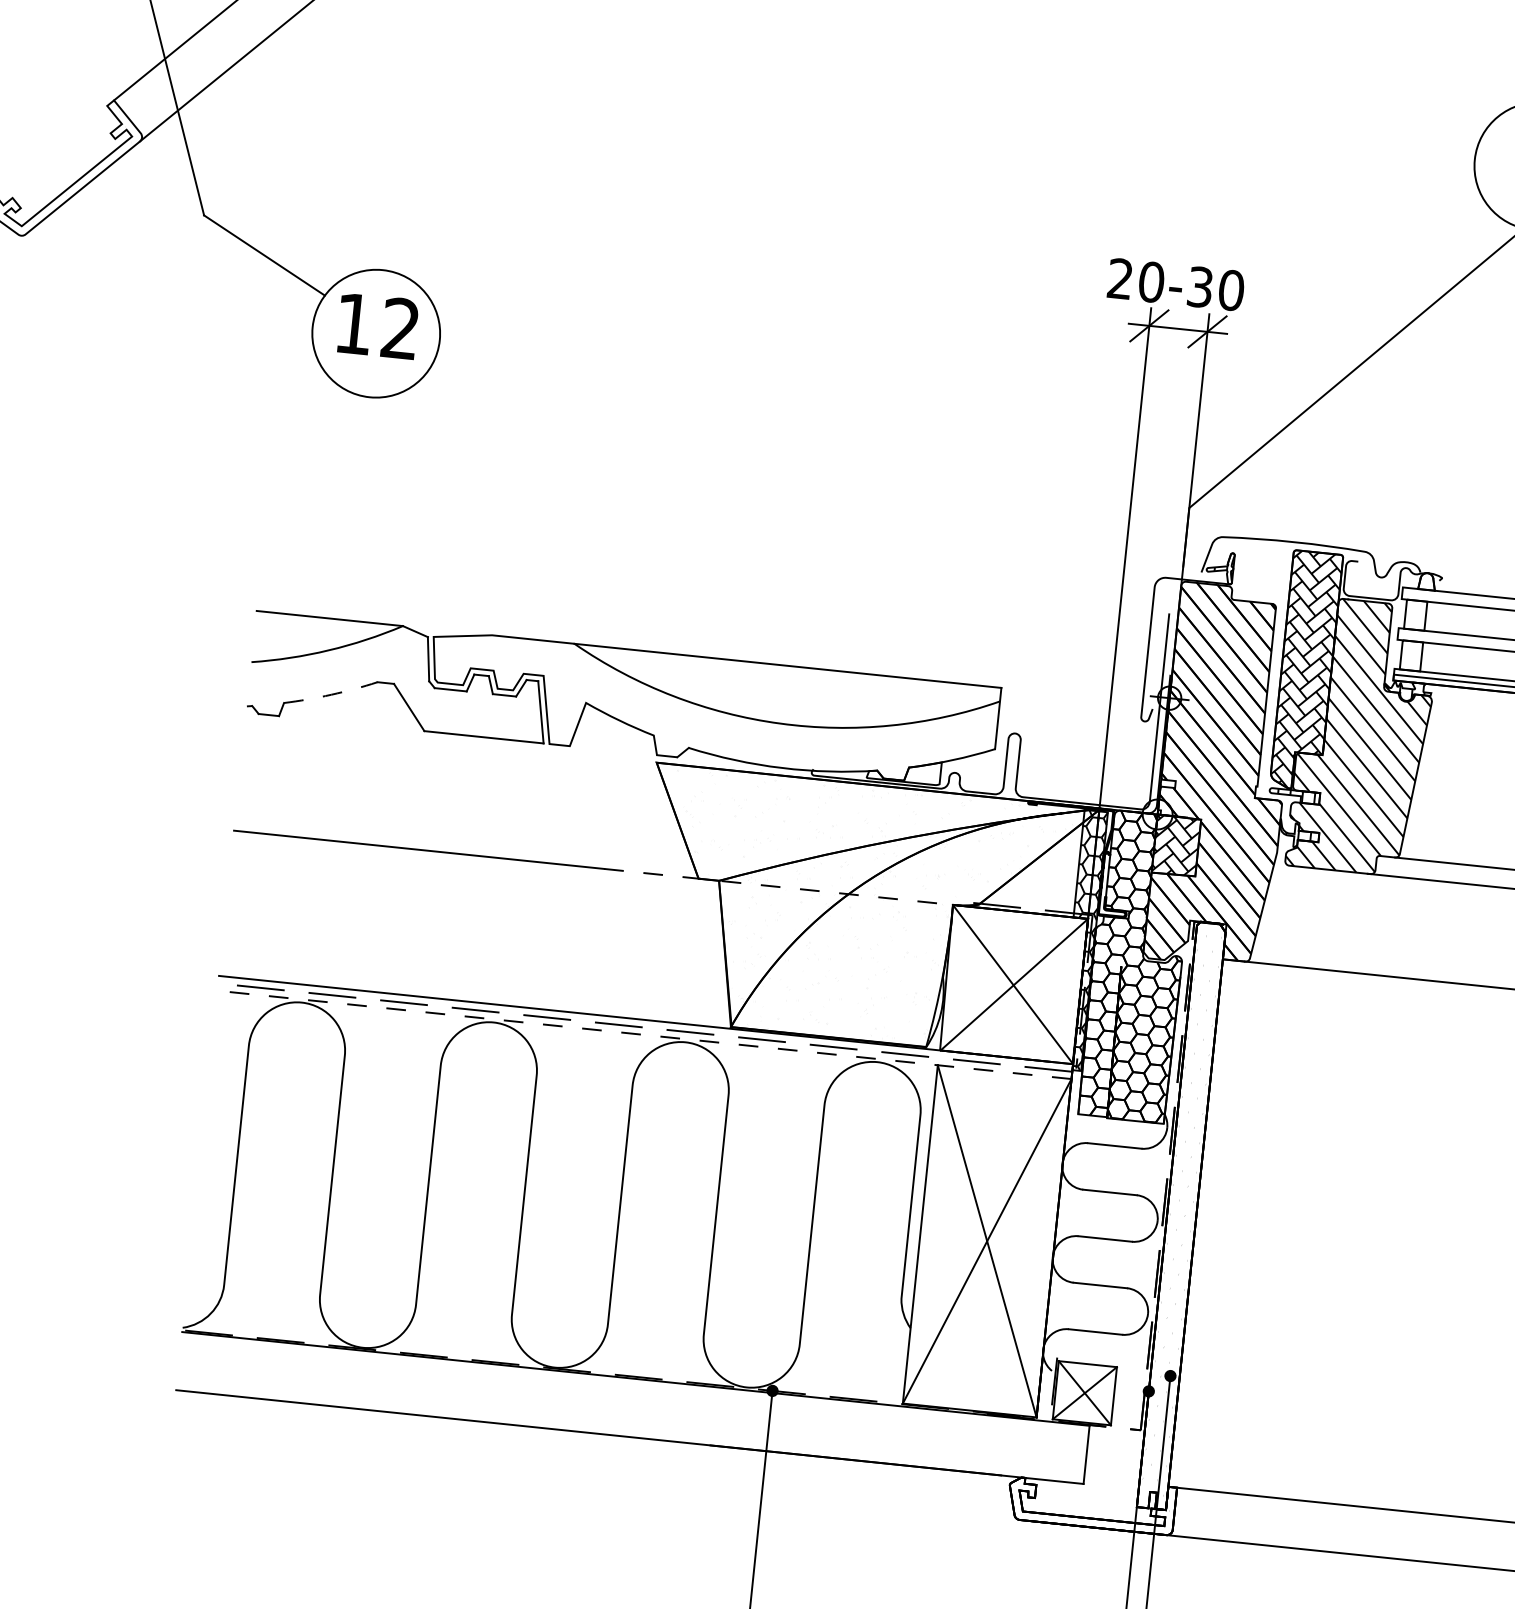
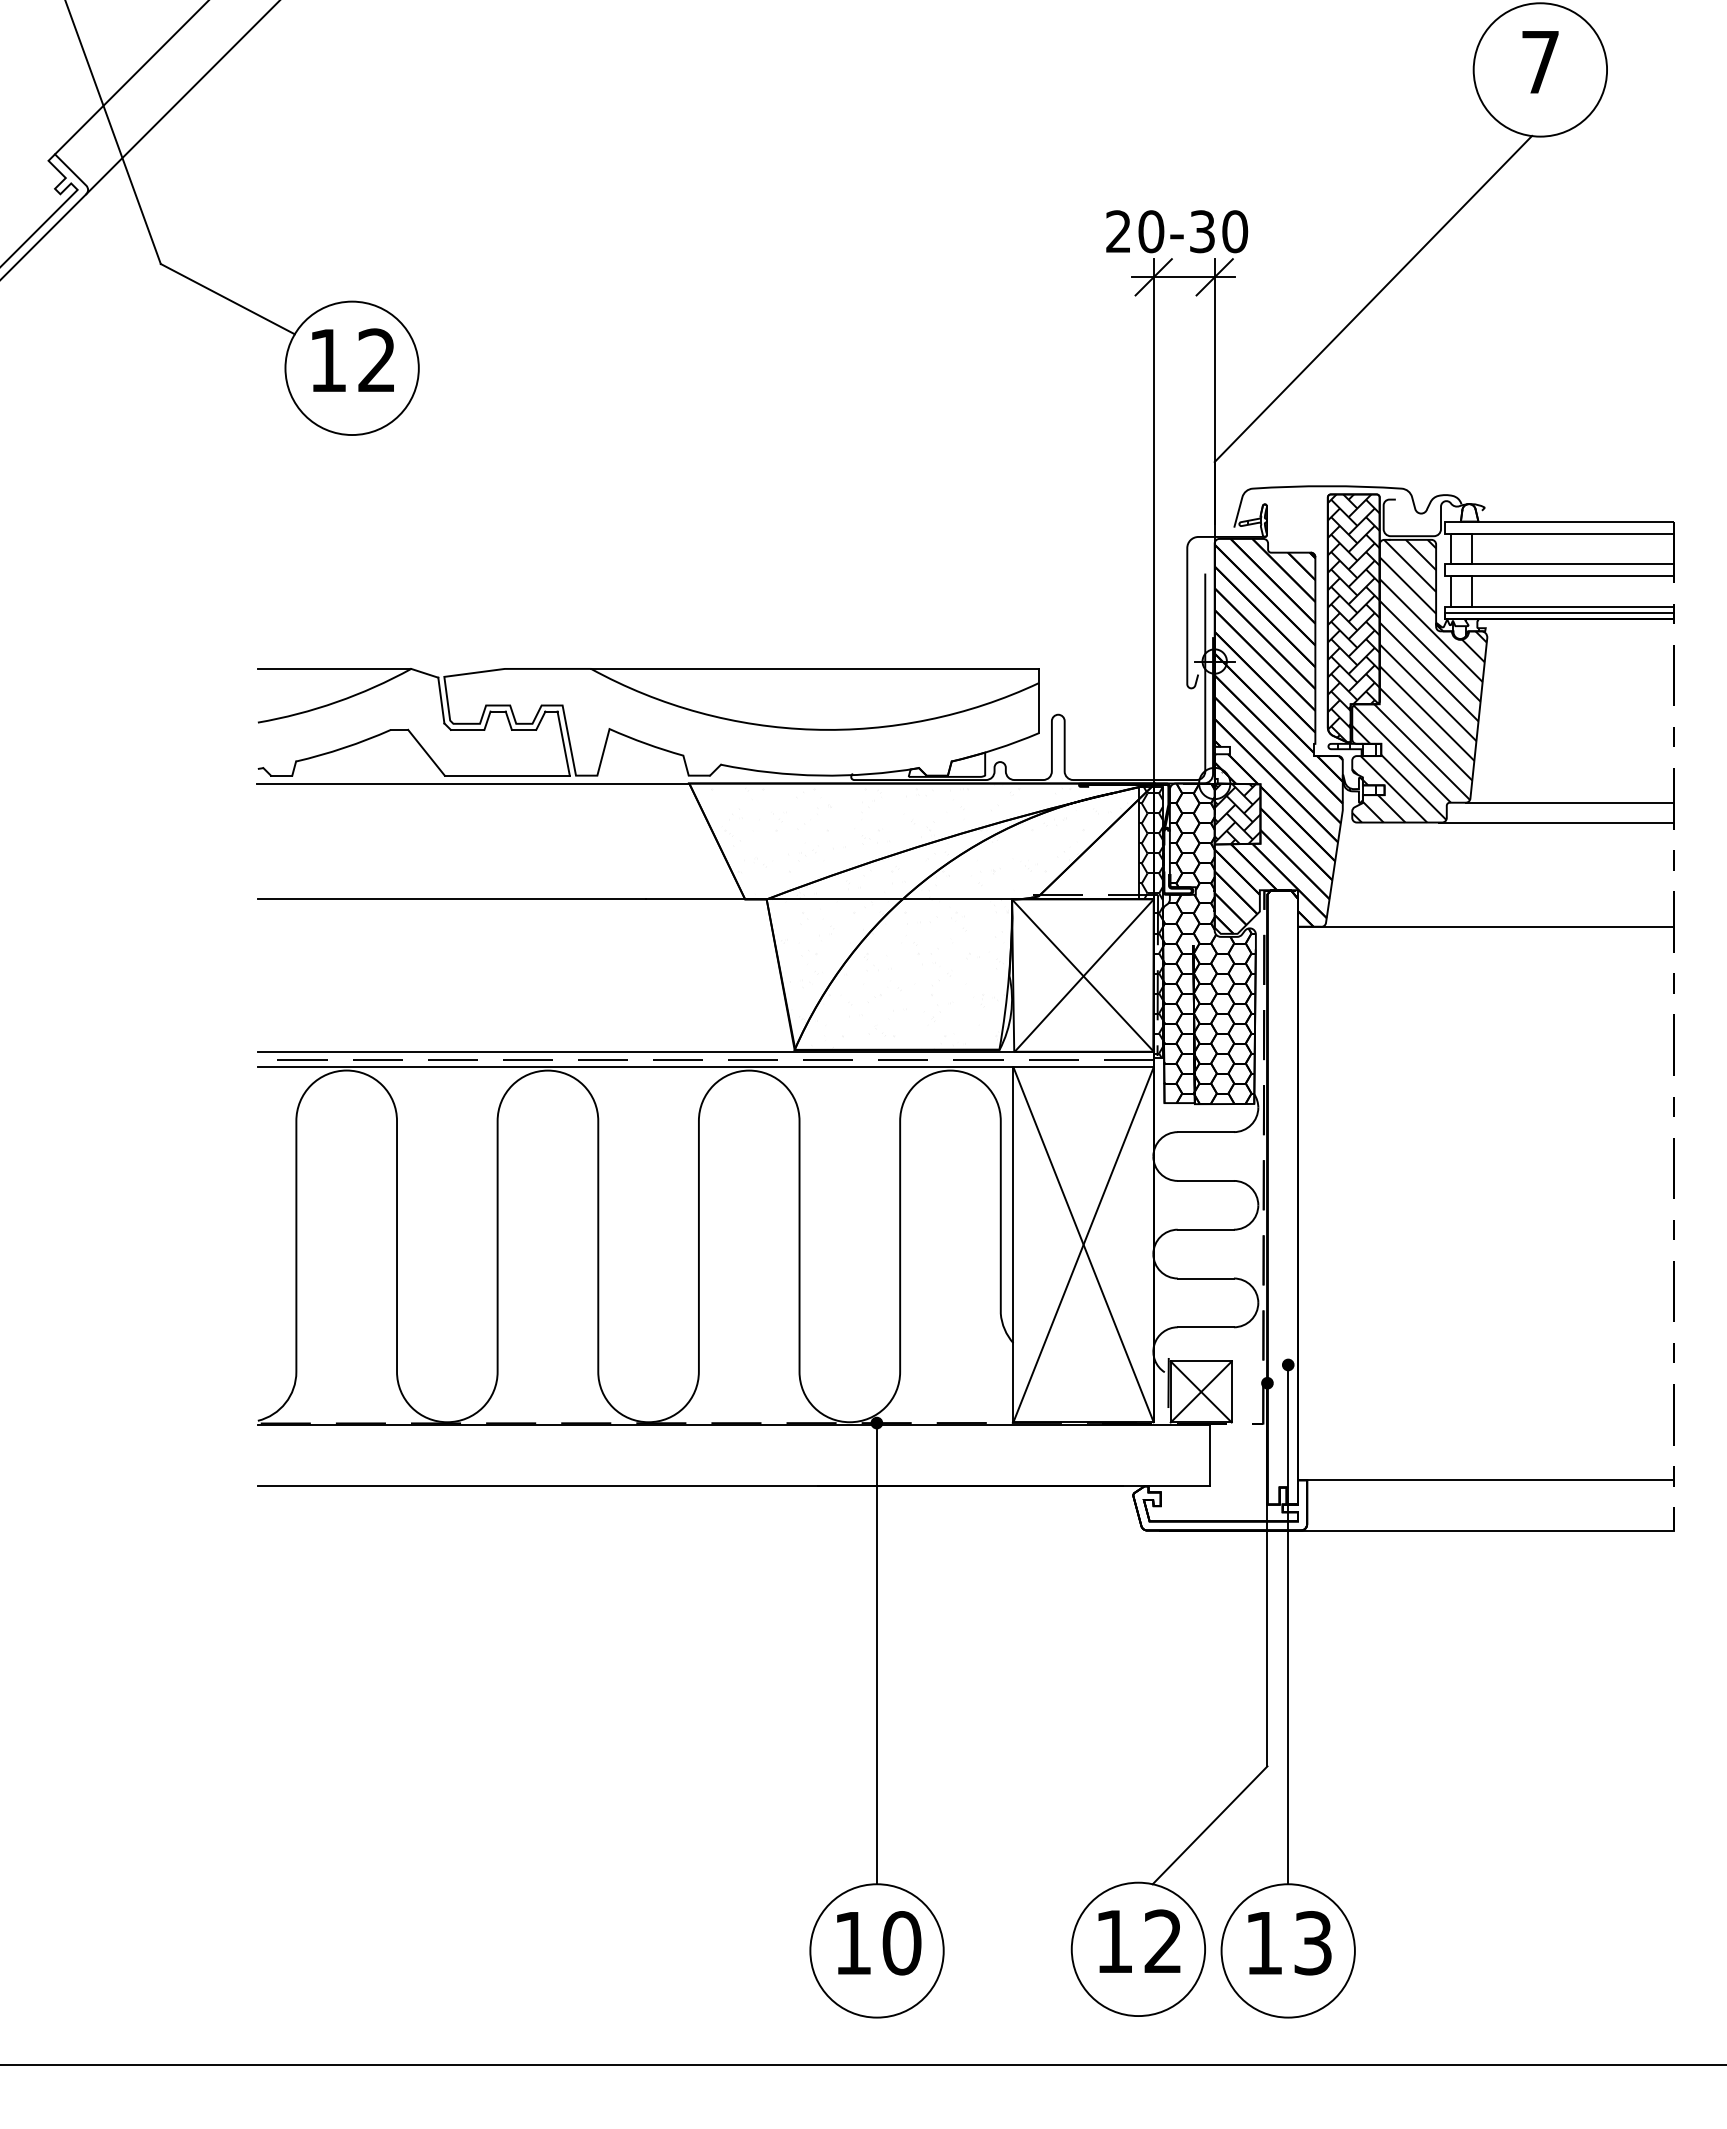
arc: (331, 694) -> (344, 747), dashed -> solid
line: (451, 741) -> (473, 783), added
line: (780, 887) -> (831, 899), dashed -> solid
line: (644, 1035) -> (705, 1067), dashed -> solid

